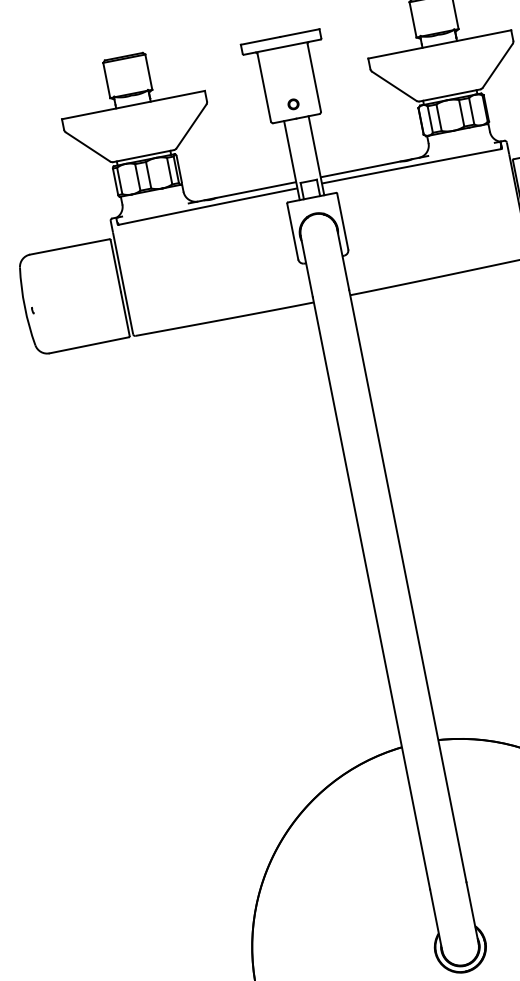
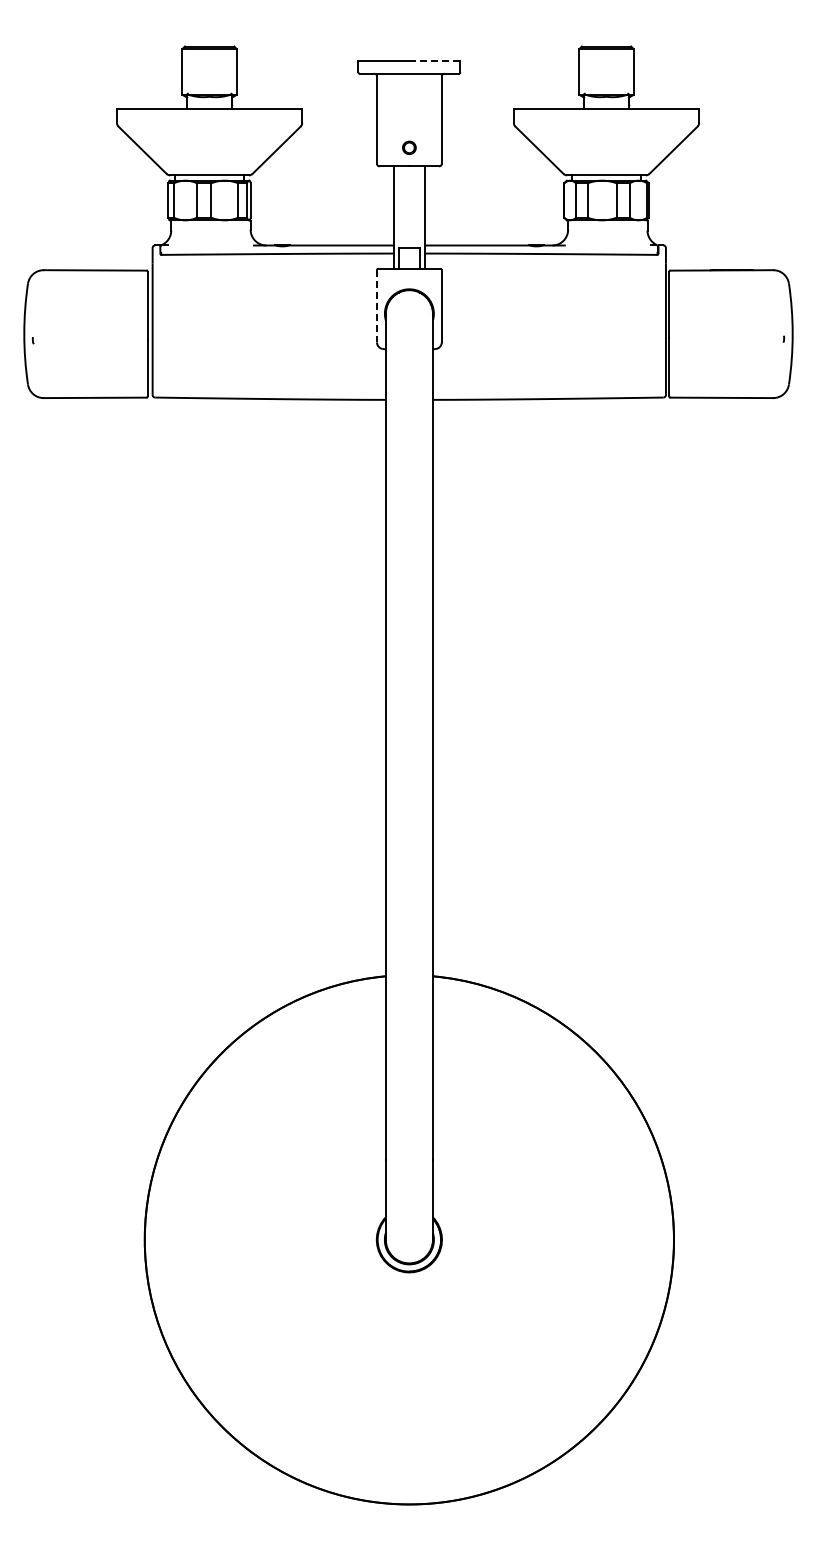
line: (300, 32) -> (435, 60), solid -> dashed
line: (292, 231) -> (376, 306), solid -> dashed

